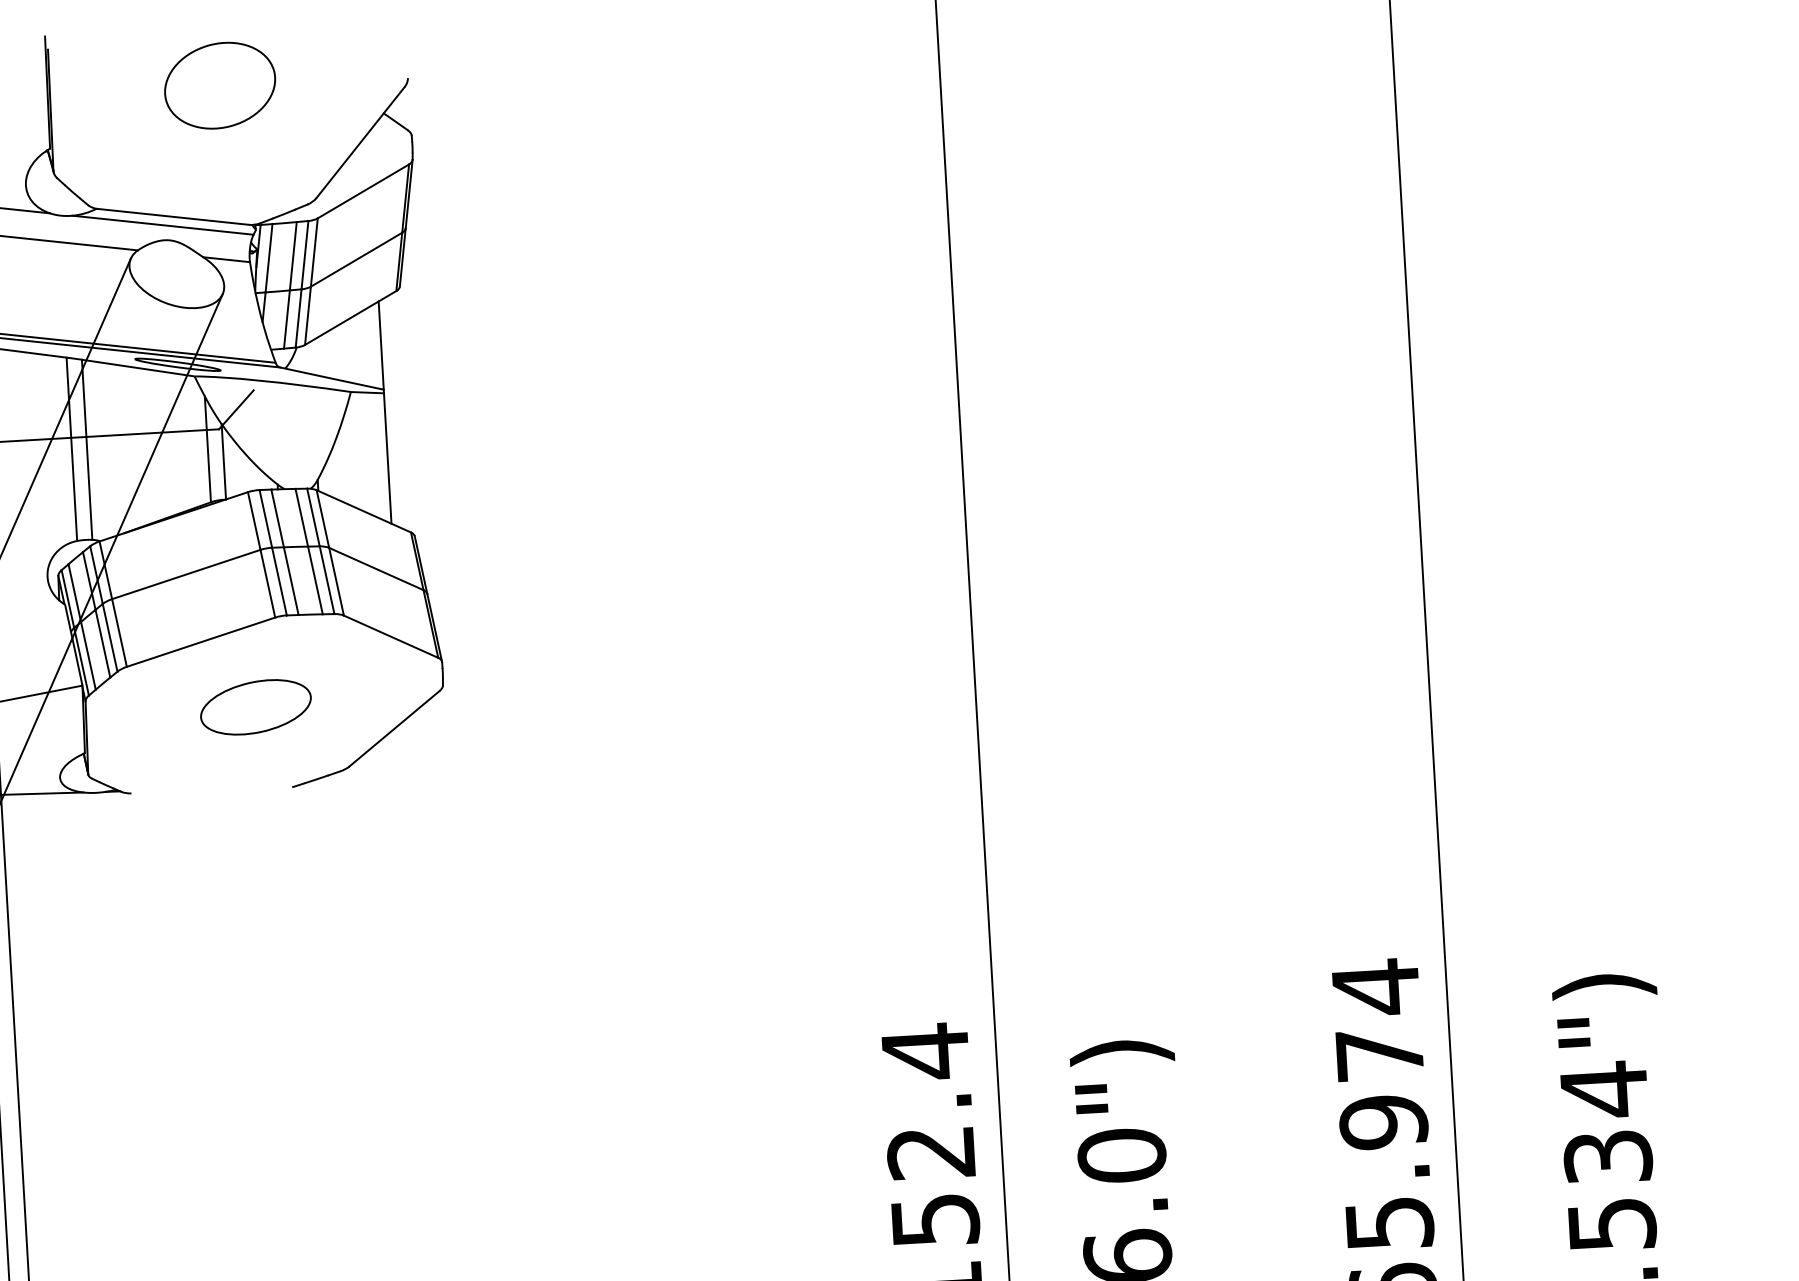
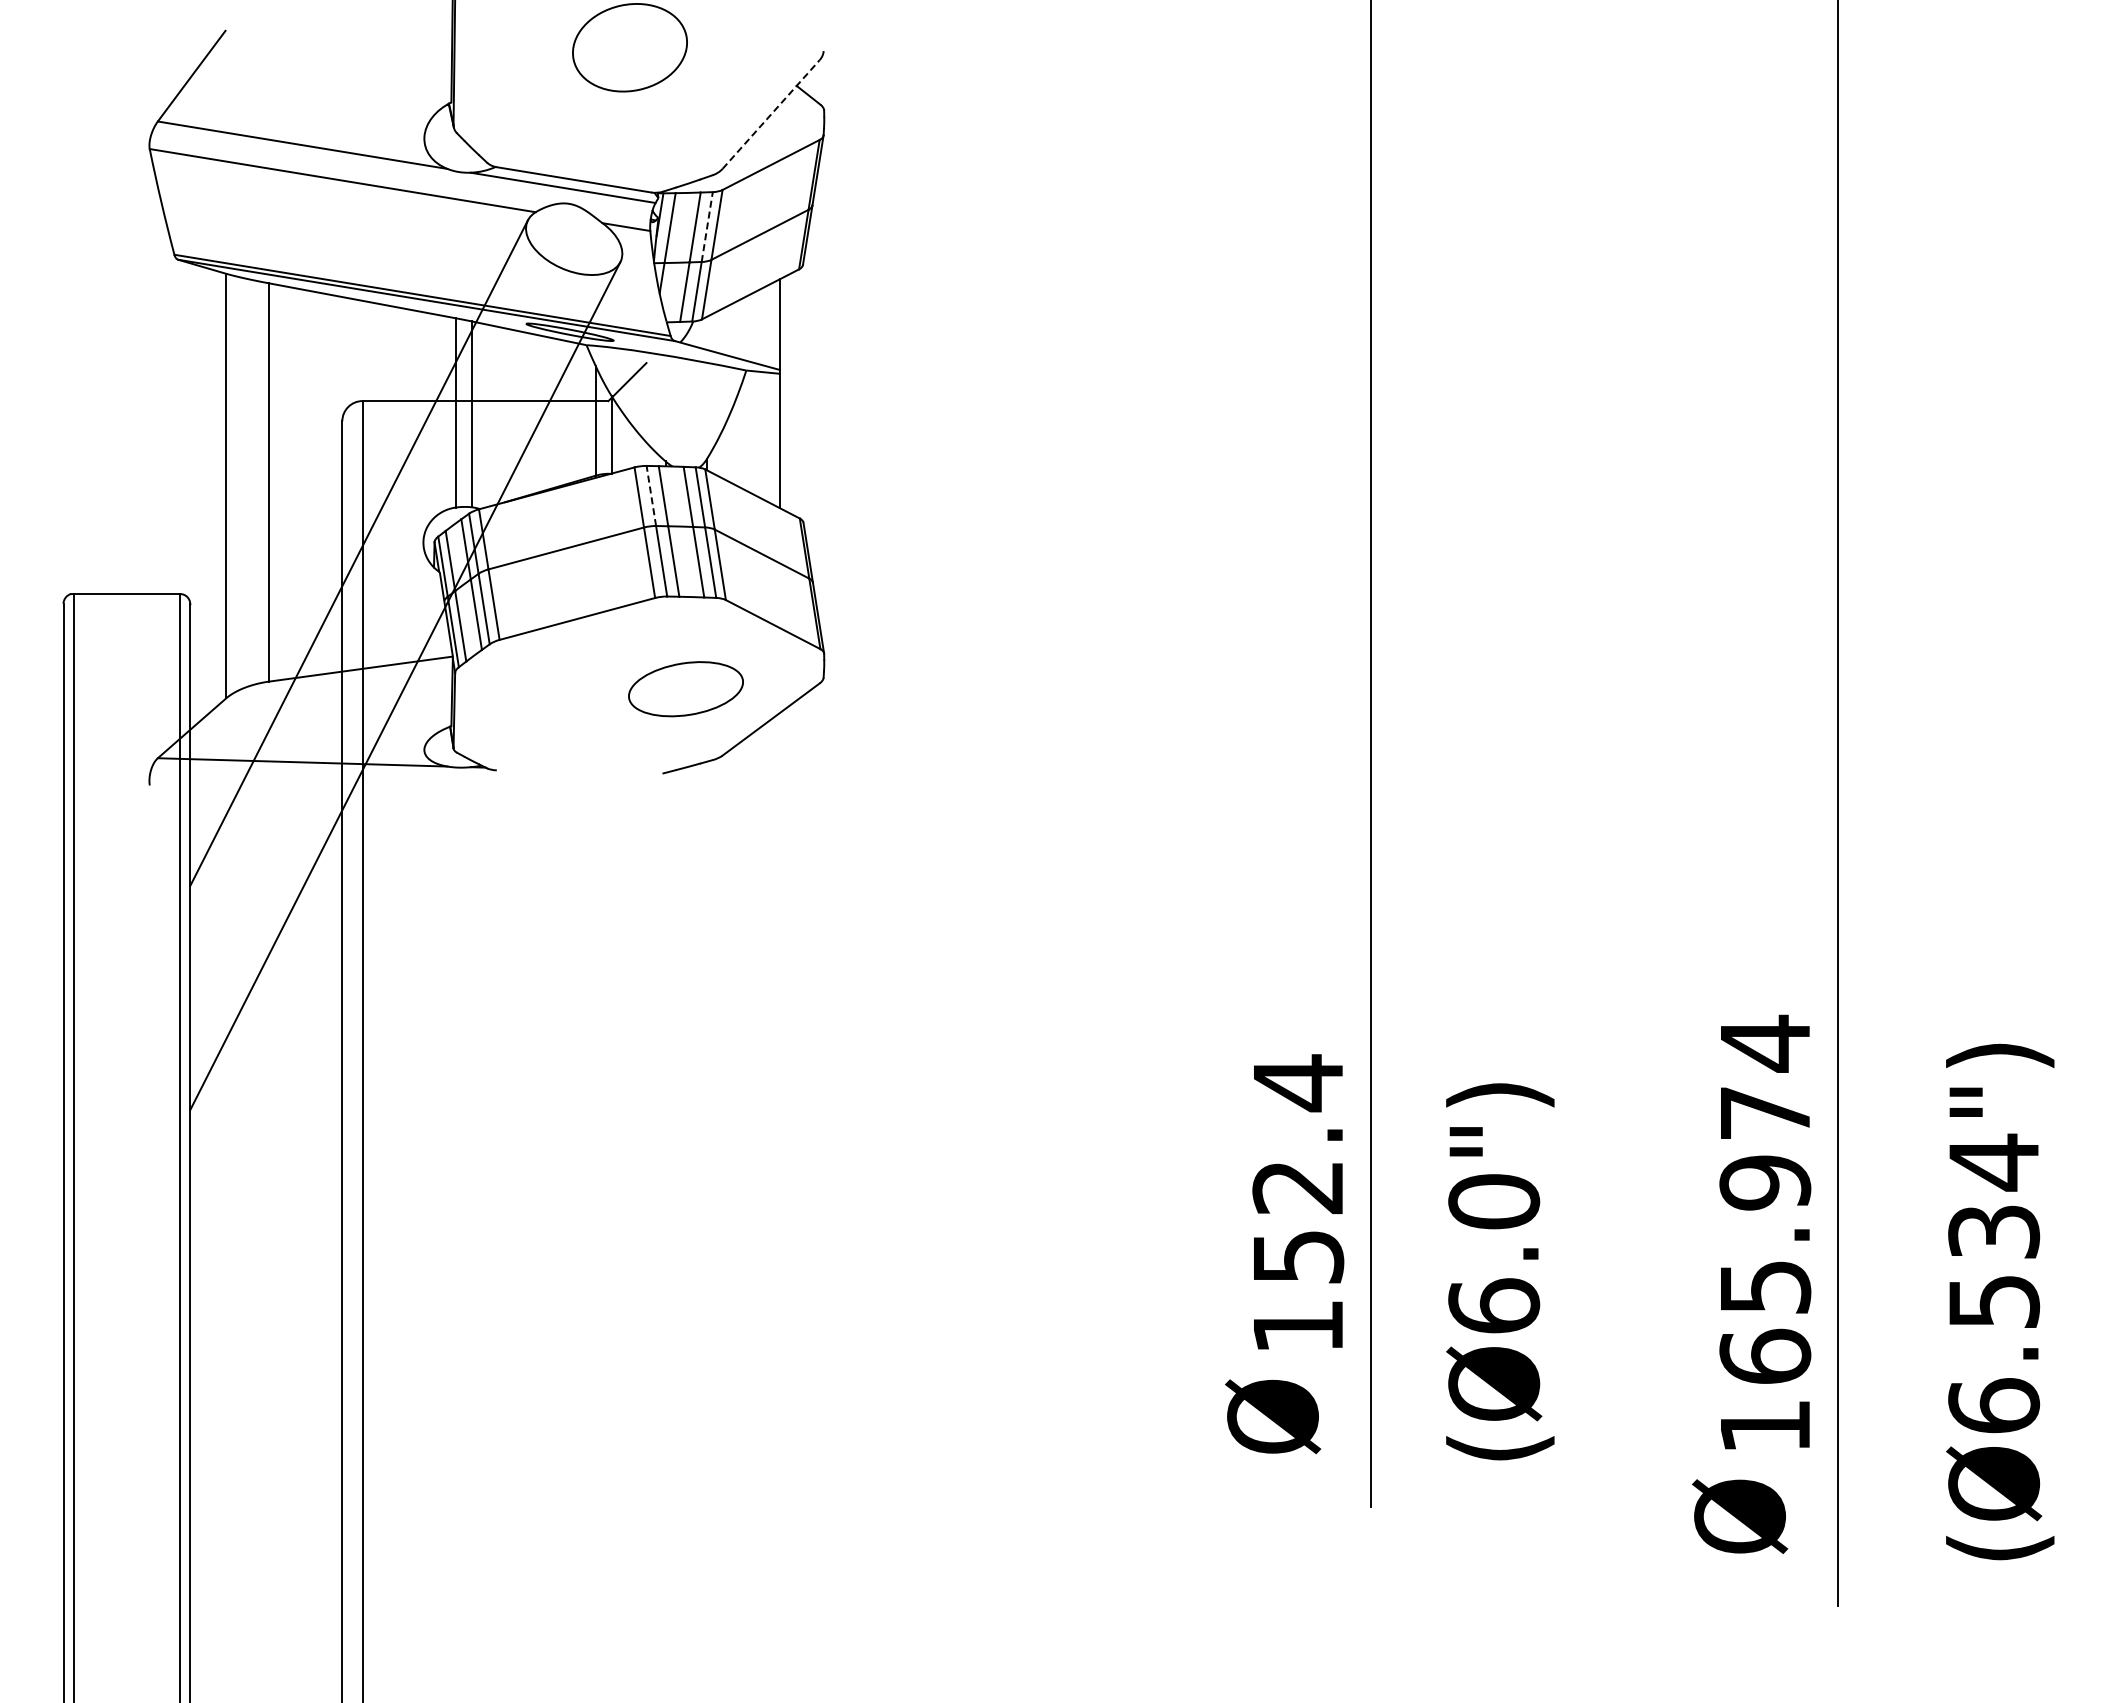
line: (360, 142) -> (771, 114), solid -> dashed
line: (305, 254) -> (707, 226), solid -> dashed
line: (265, 518) -> (651, 495), solid -> dashed
part: (255, 707) -> (685, 689), moved

